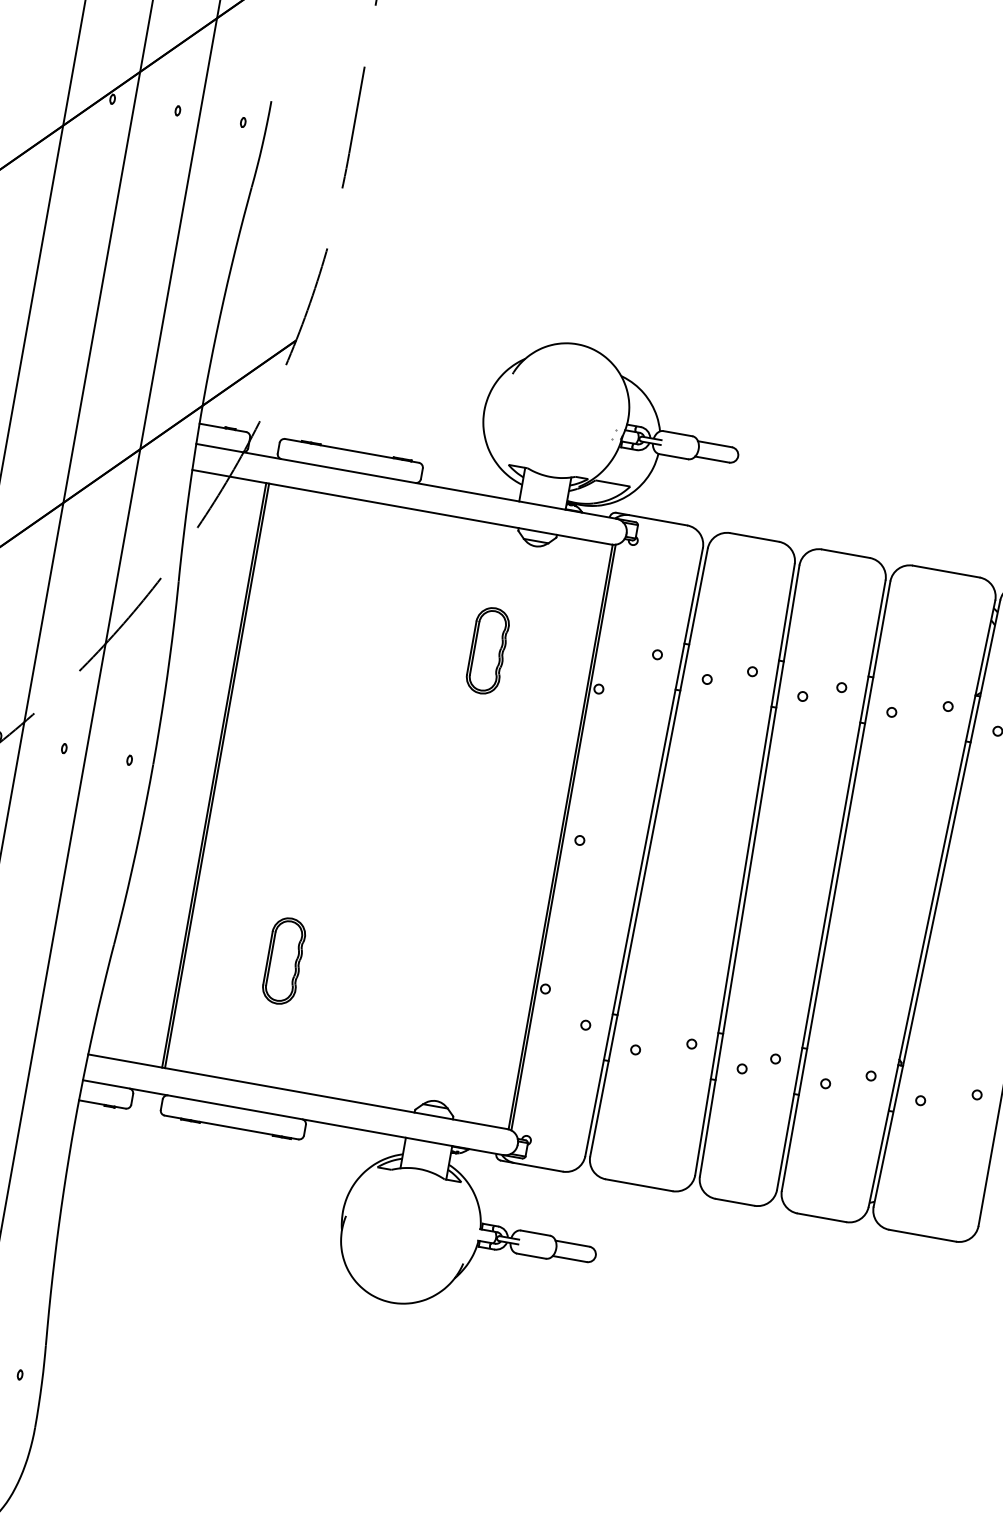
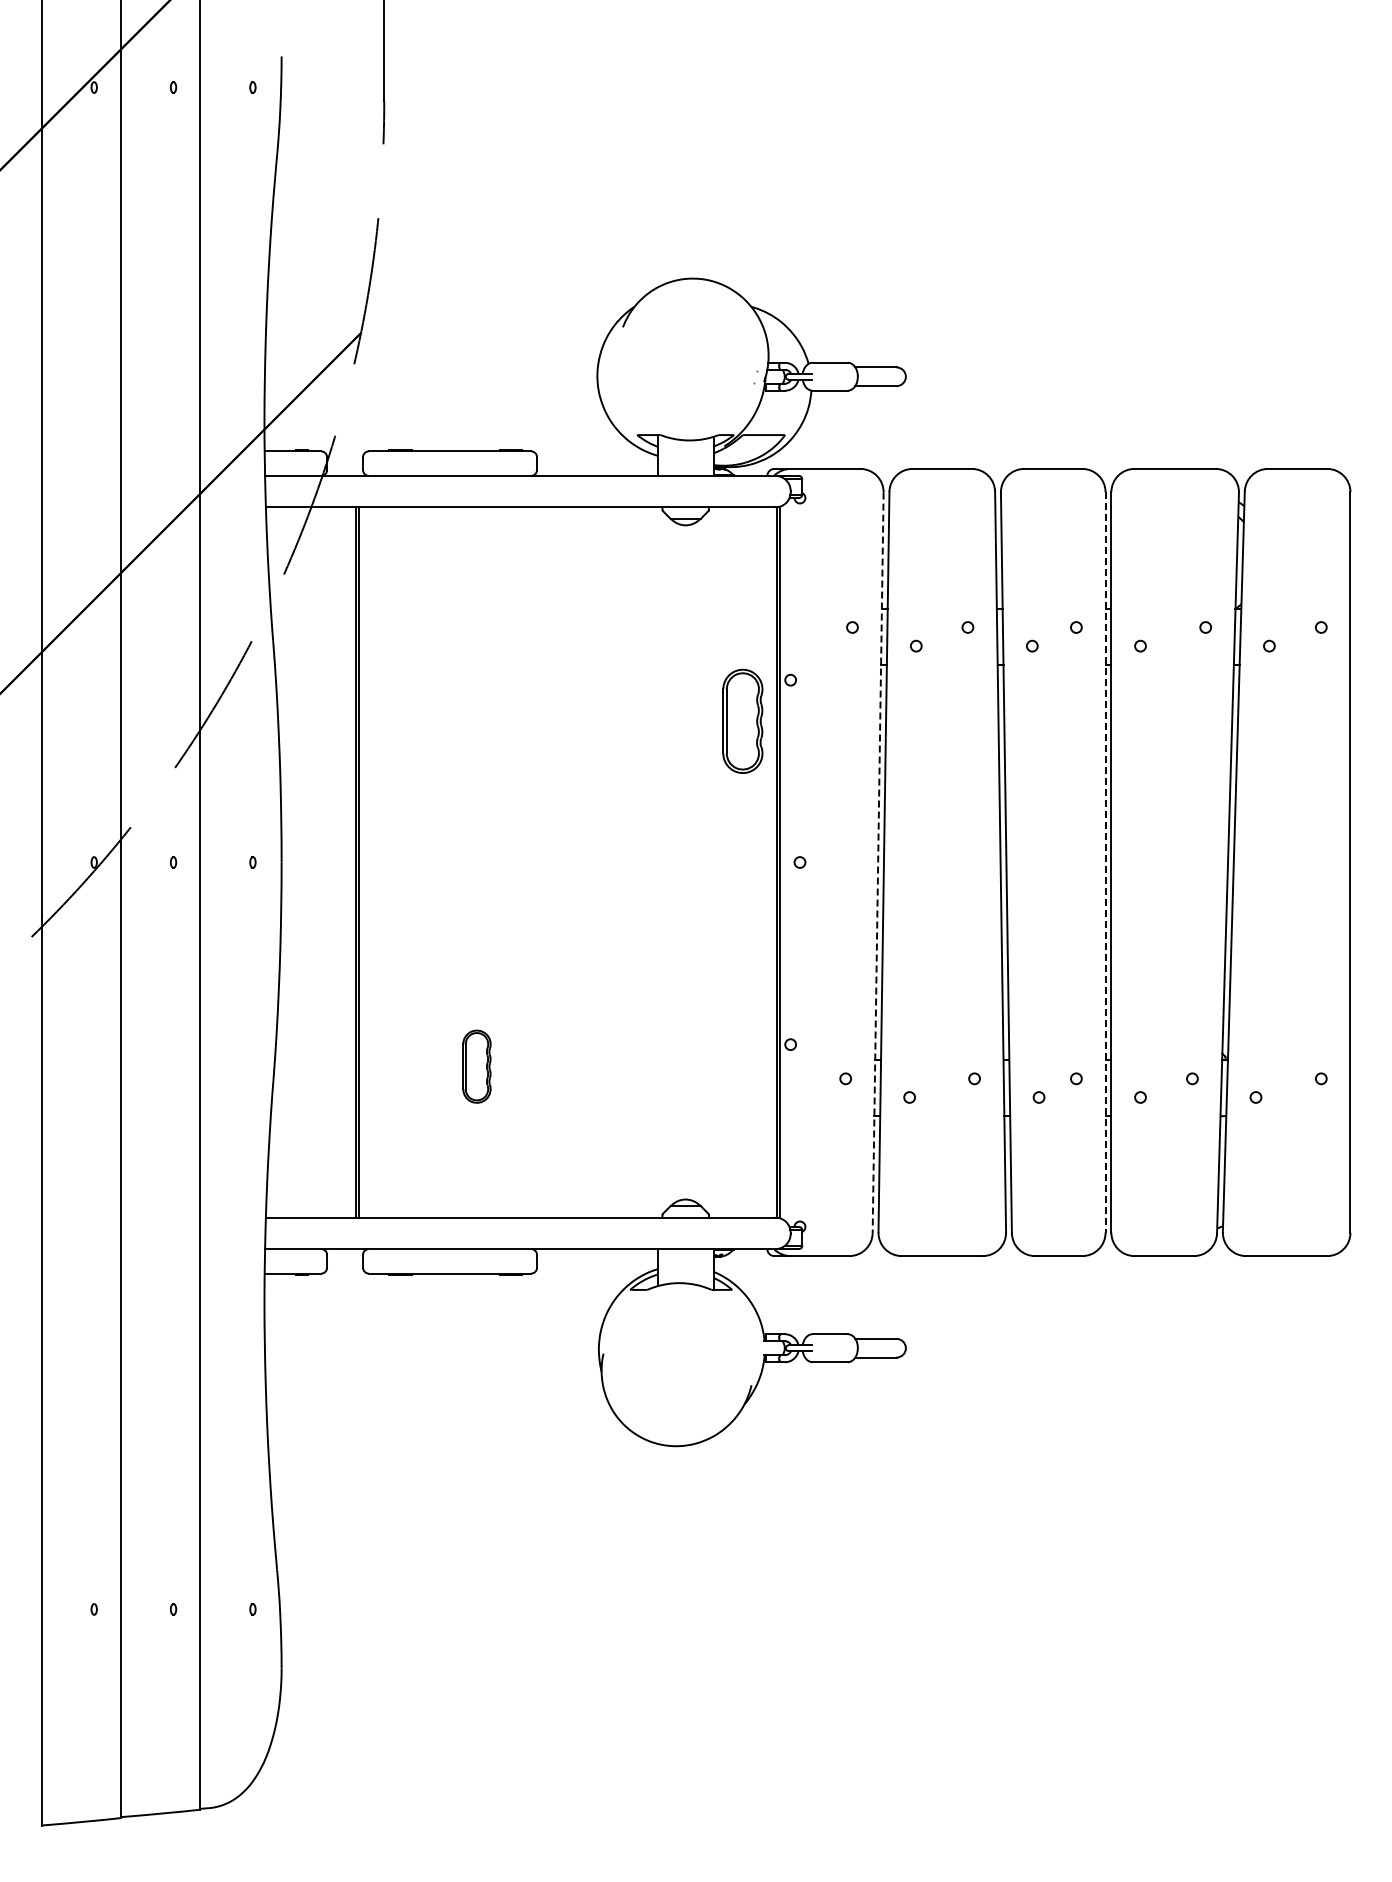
part: (487, 650) -> (742, 720), moved
line: (644, 852) -> (878, 863), solid -> dashed
line: (831, 886) -> (1105, 863), solid -> dashed
part: (283, 960) -> (476, 1066), size x0.7

